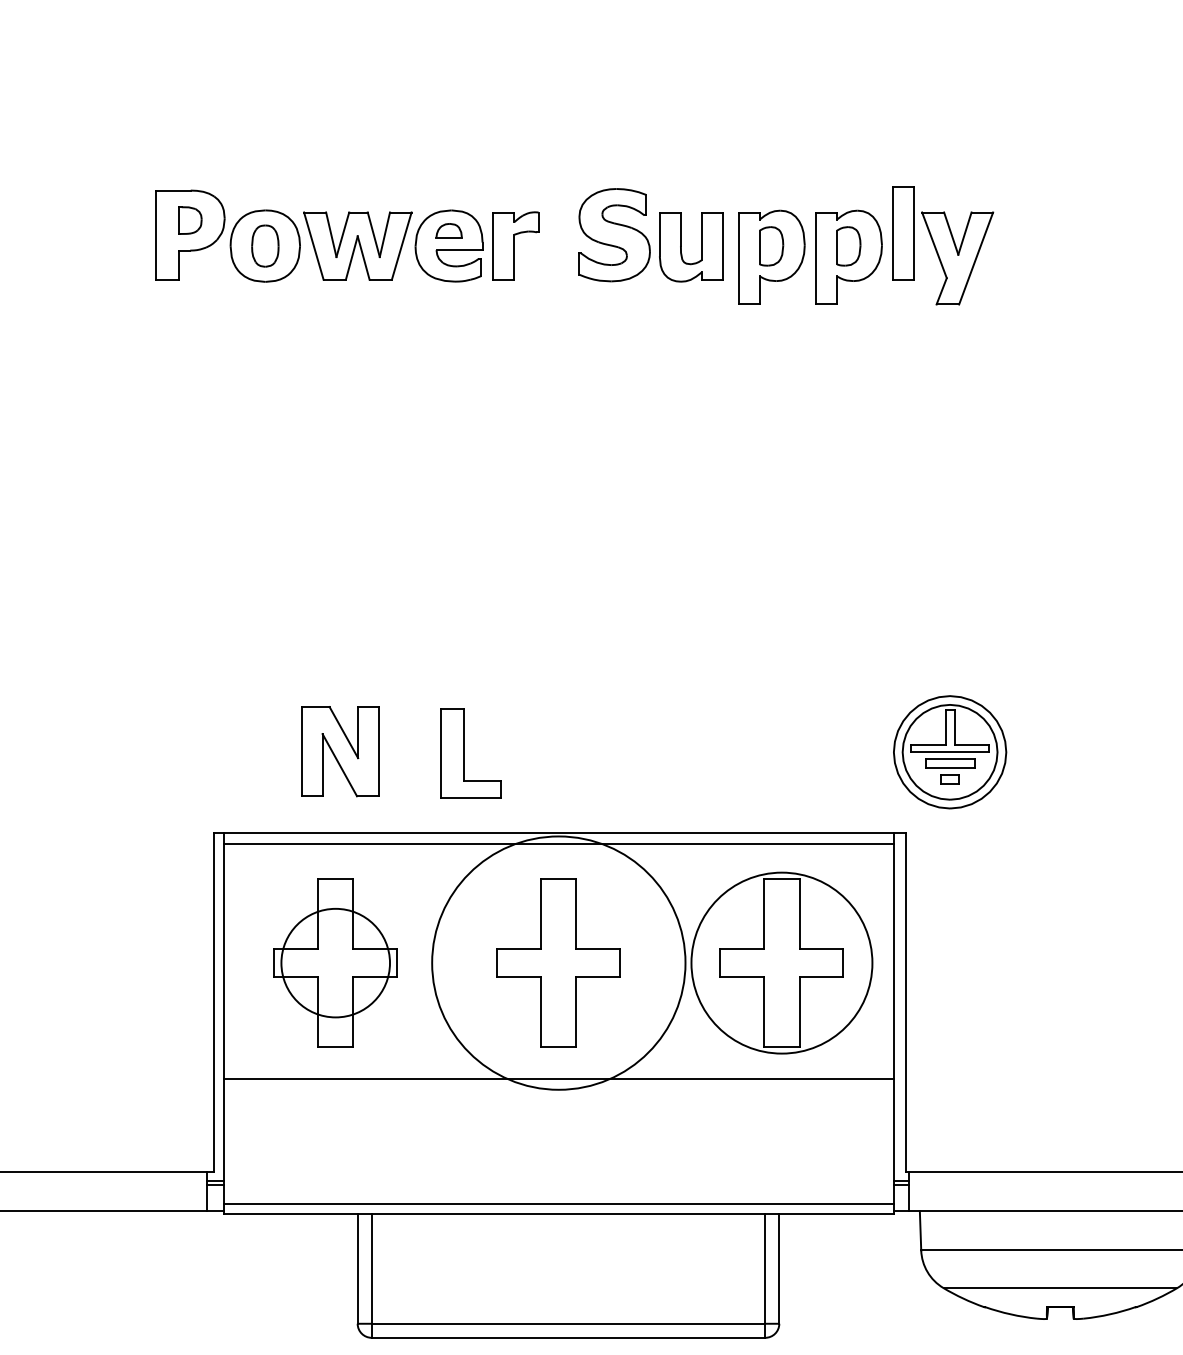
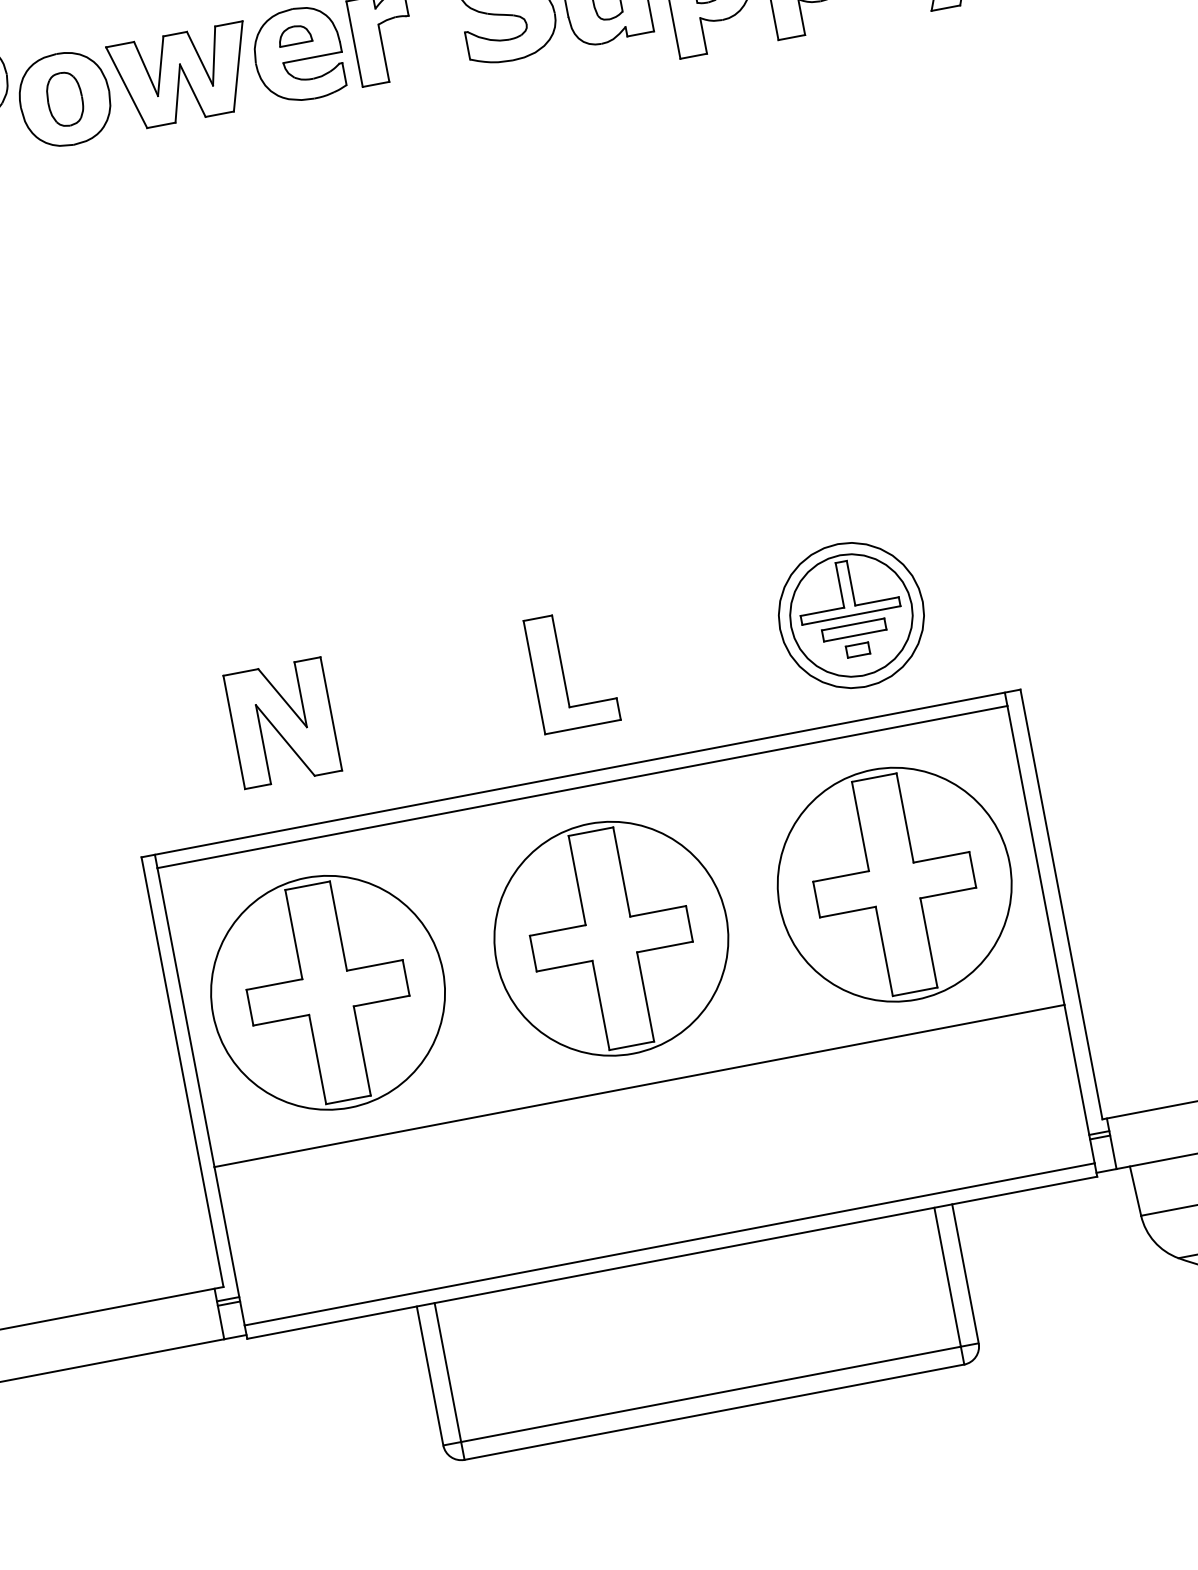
part: (950, 752) -> (852, 615), moved
part: (470, 753) -> (571, 670), moved
circle: (335, 962) -> (327, 992), size x1.67
circle: (558, 962) -> (610, 938), size x0.71

